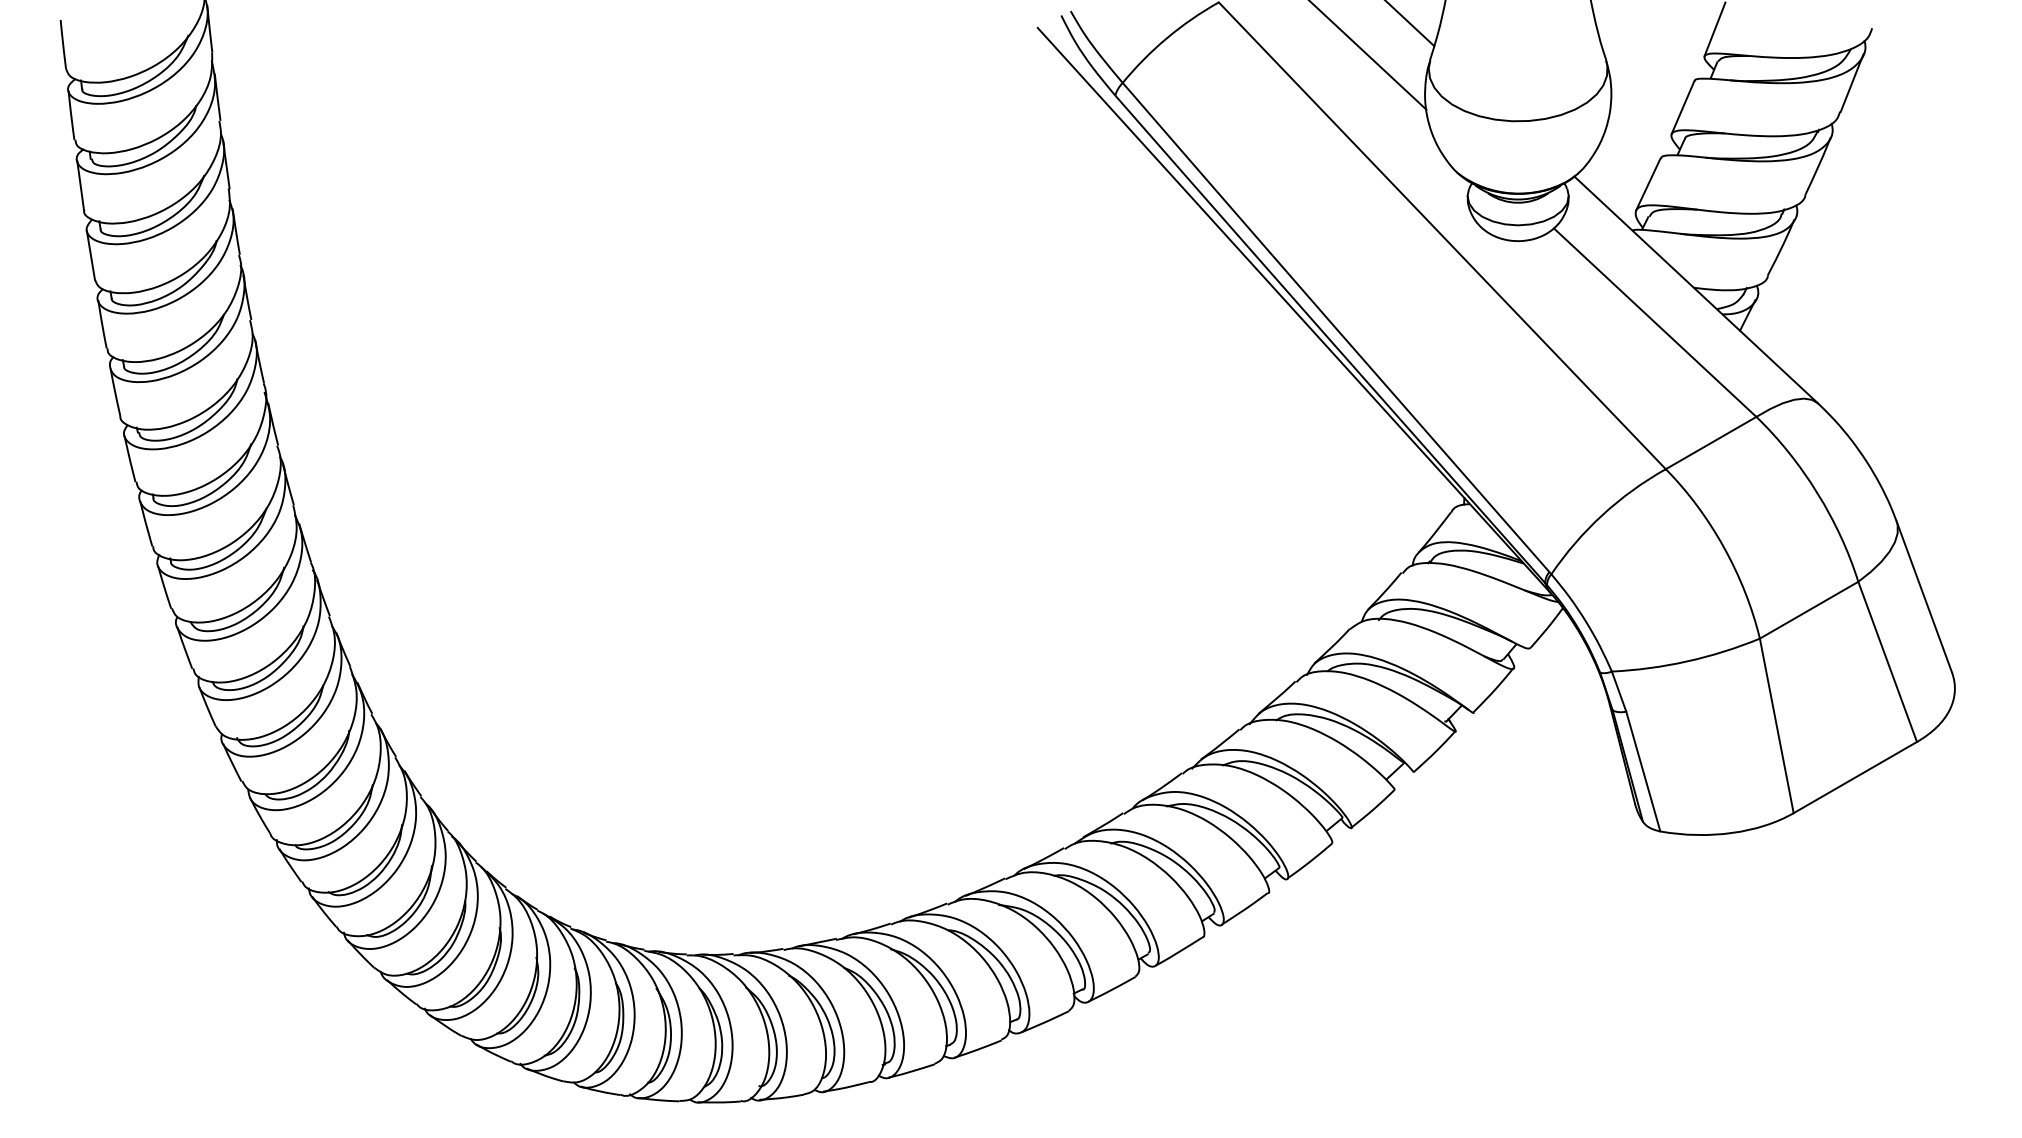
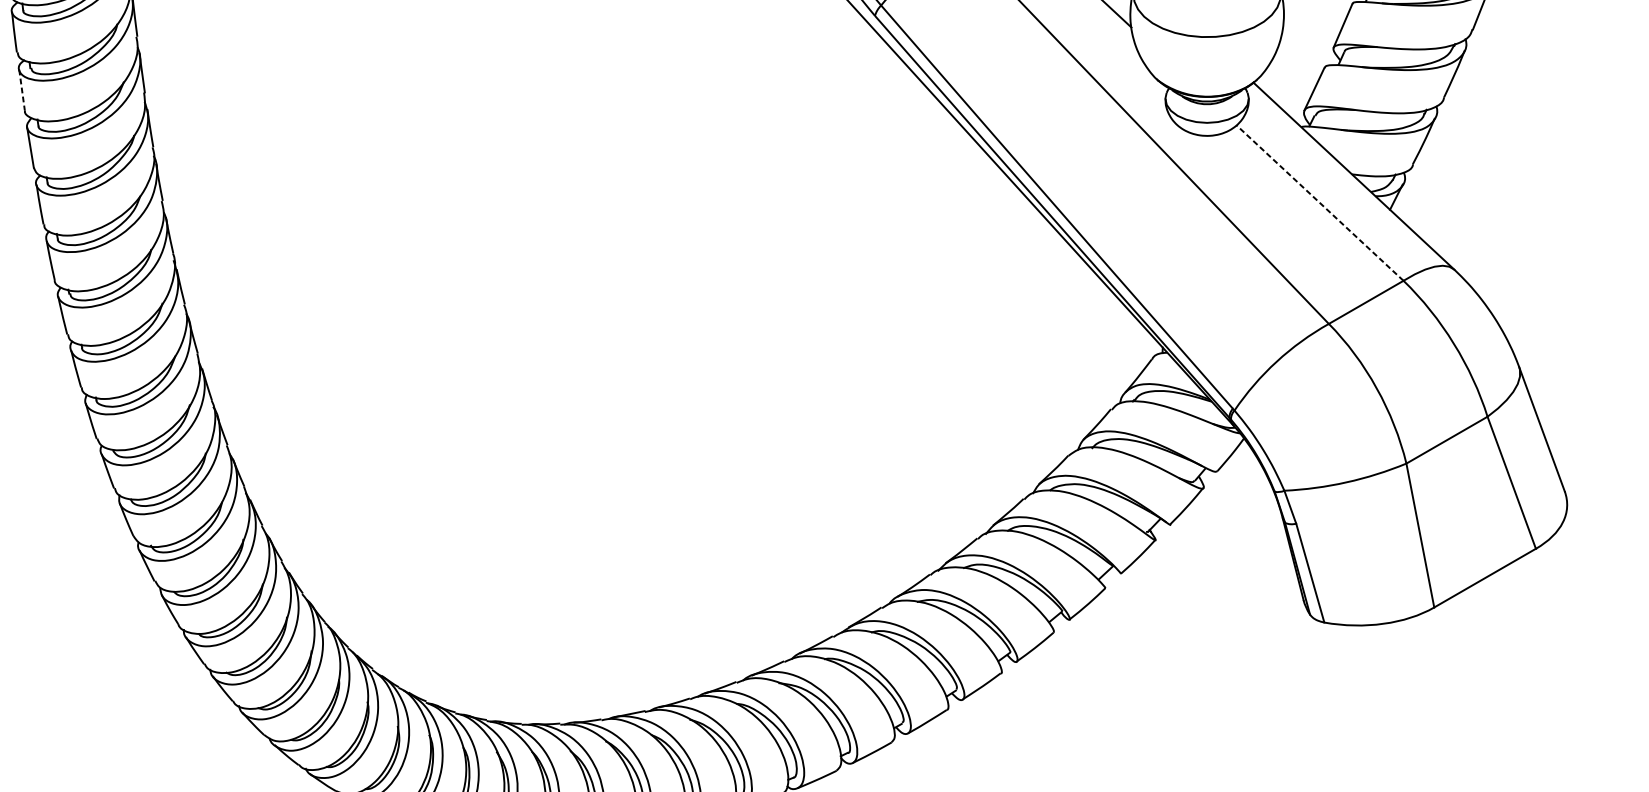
line: (80, 185) -> (21, 90), solid -> dashed
line: (1654, 322) -> (1319, 202), solid -> dashed

